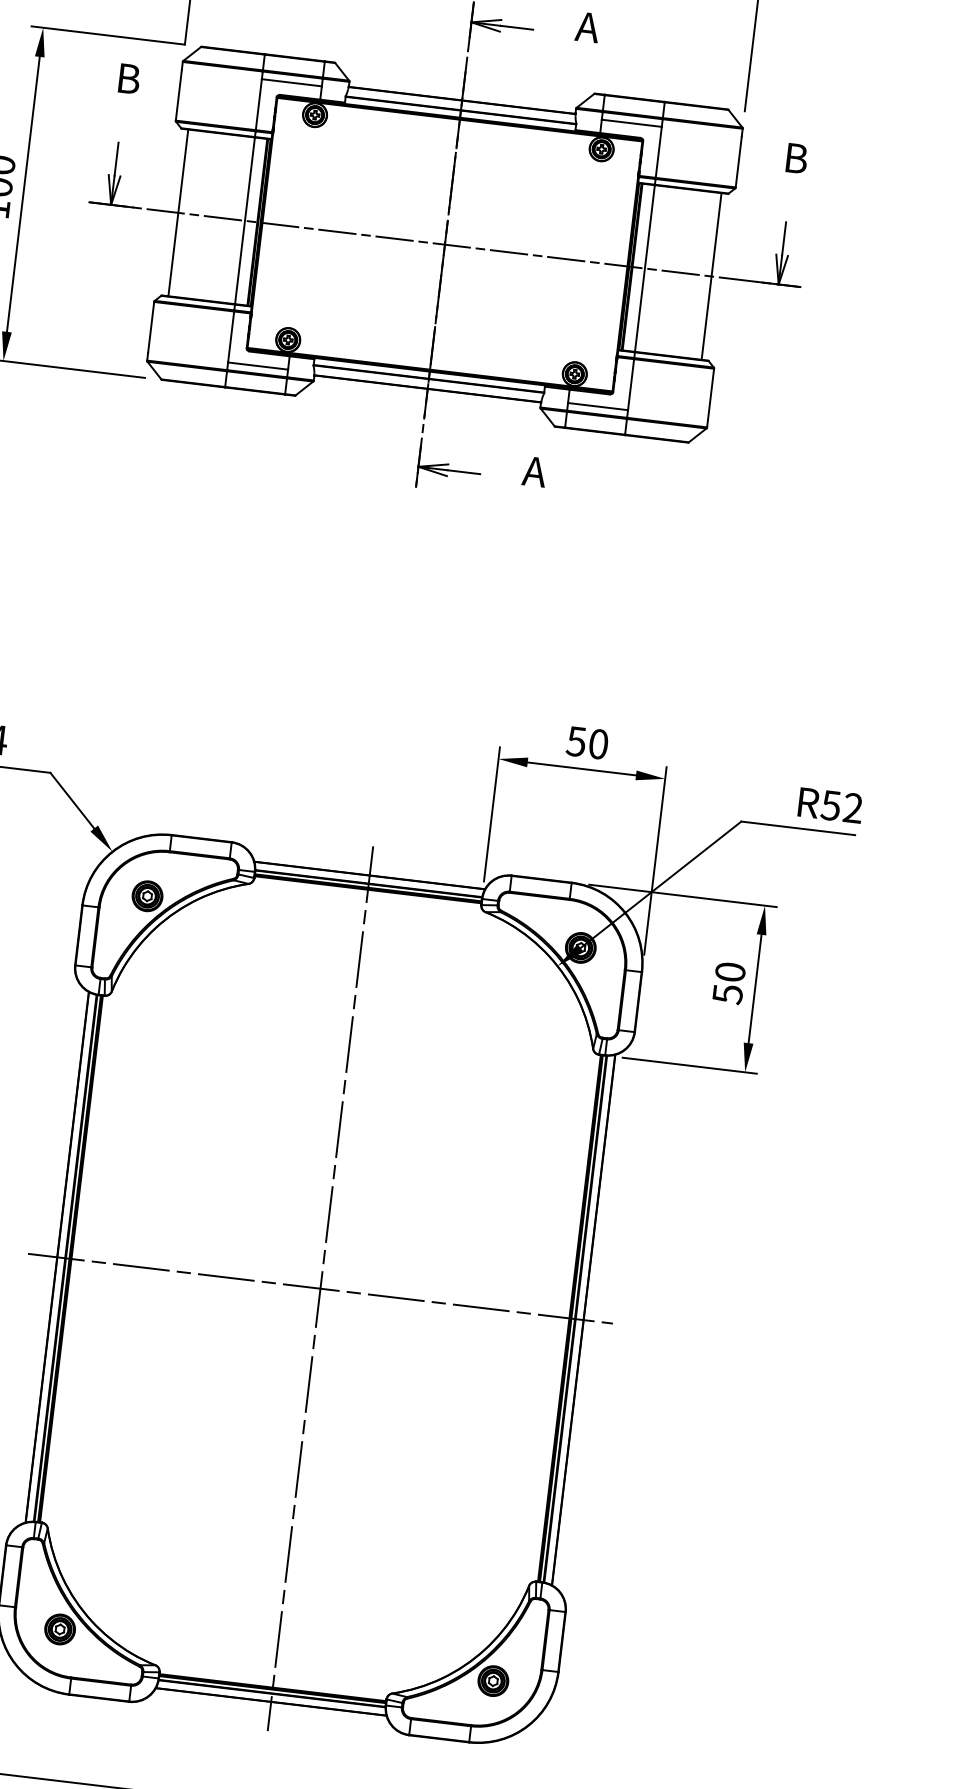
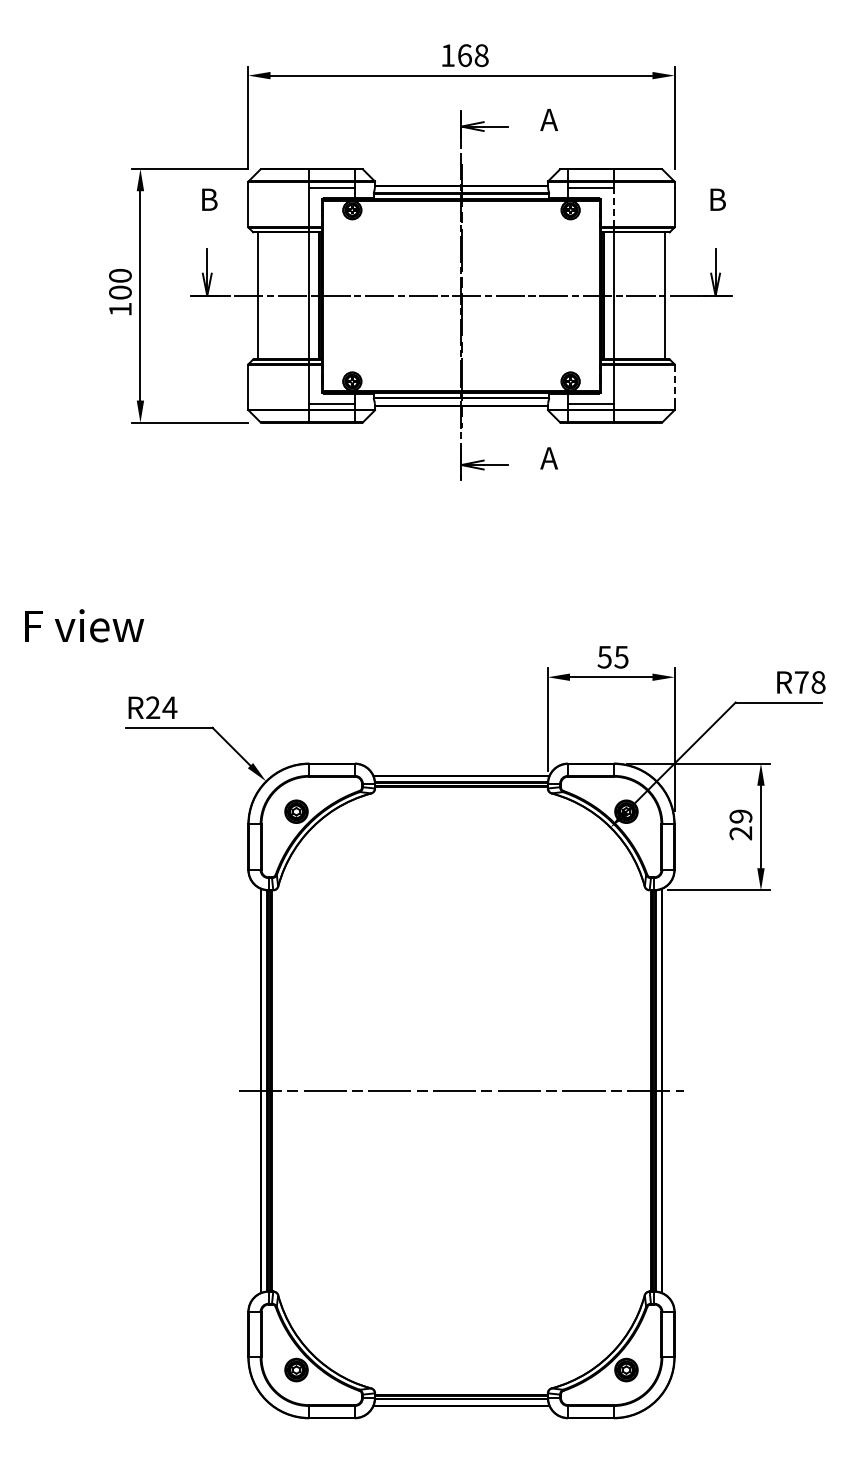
line: (658, 151) -> (613, 206), solid -> dashed
line: (710, 394) -> (674, 384), solid -> dashed
text: (598, 743) -> (621, 656), 50 -> 55
text: (841, 806) -> (809, 682), R52 -> R78
text: (728, 982) -> (740, 824), 50 -> 29
line: (320, 1288) -> (461, 1090), removed

